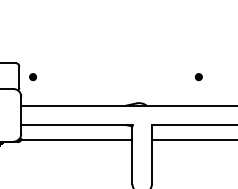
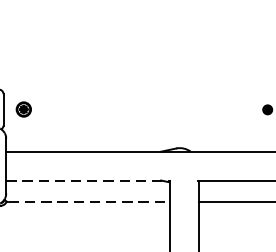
part: (32, 77) -> (22, 110), size x1.6
line: (77, 125) -> (89, 181), solid -> dashed
line: (77, 139) -> (89, 201), solid -> dashed

